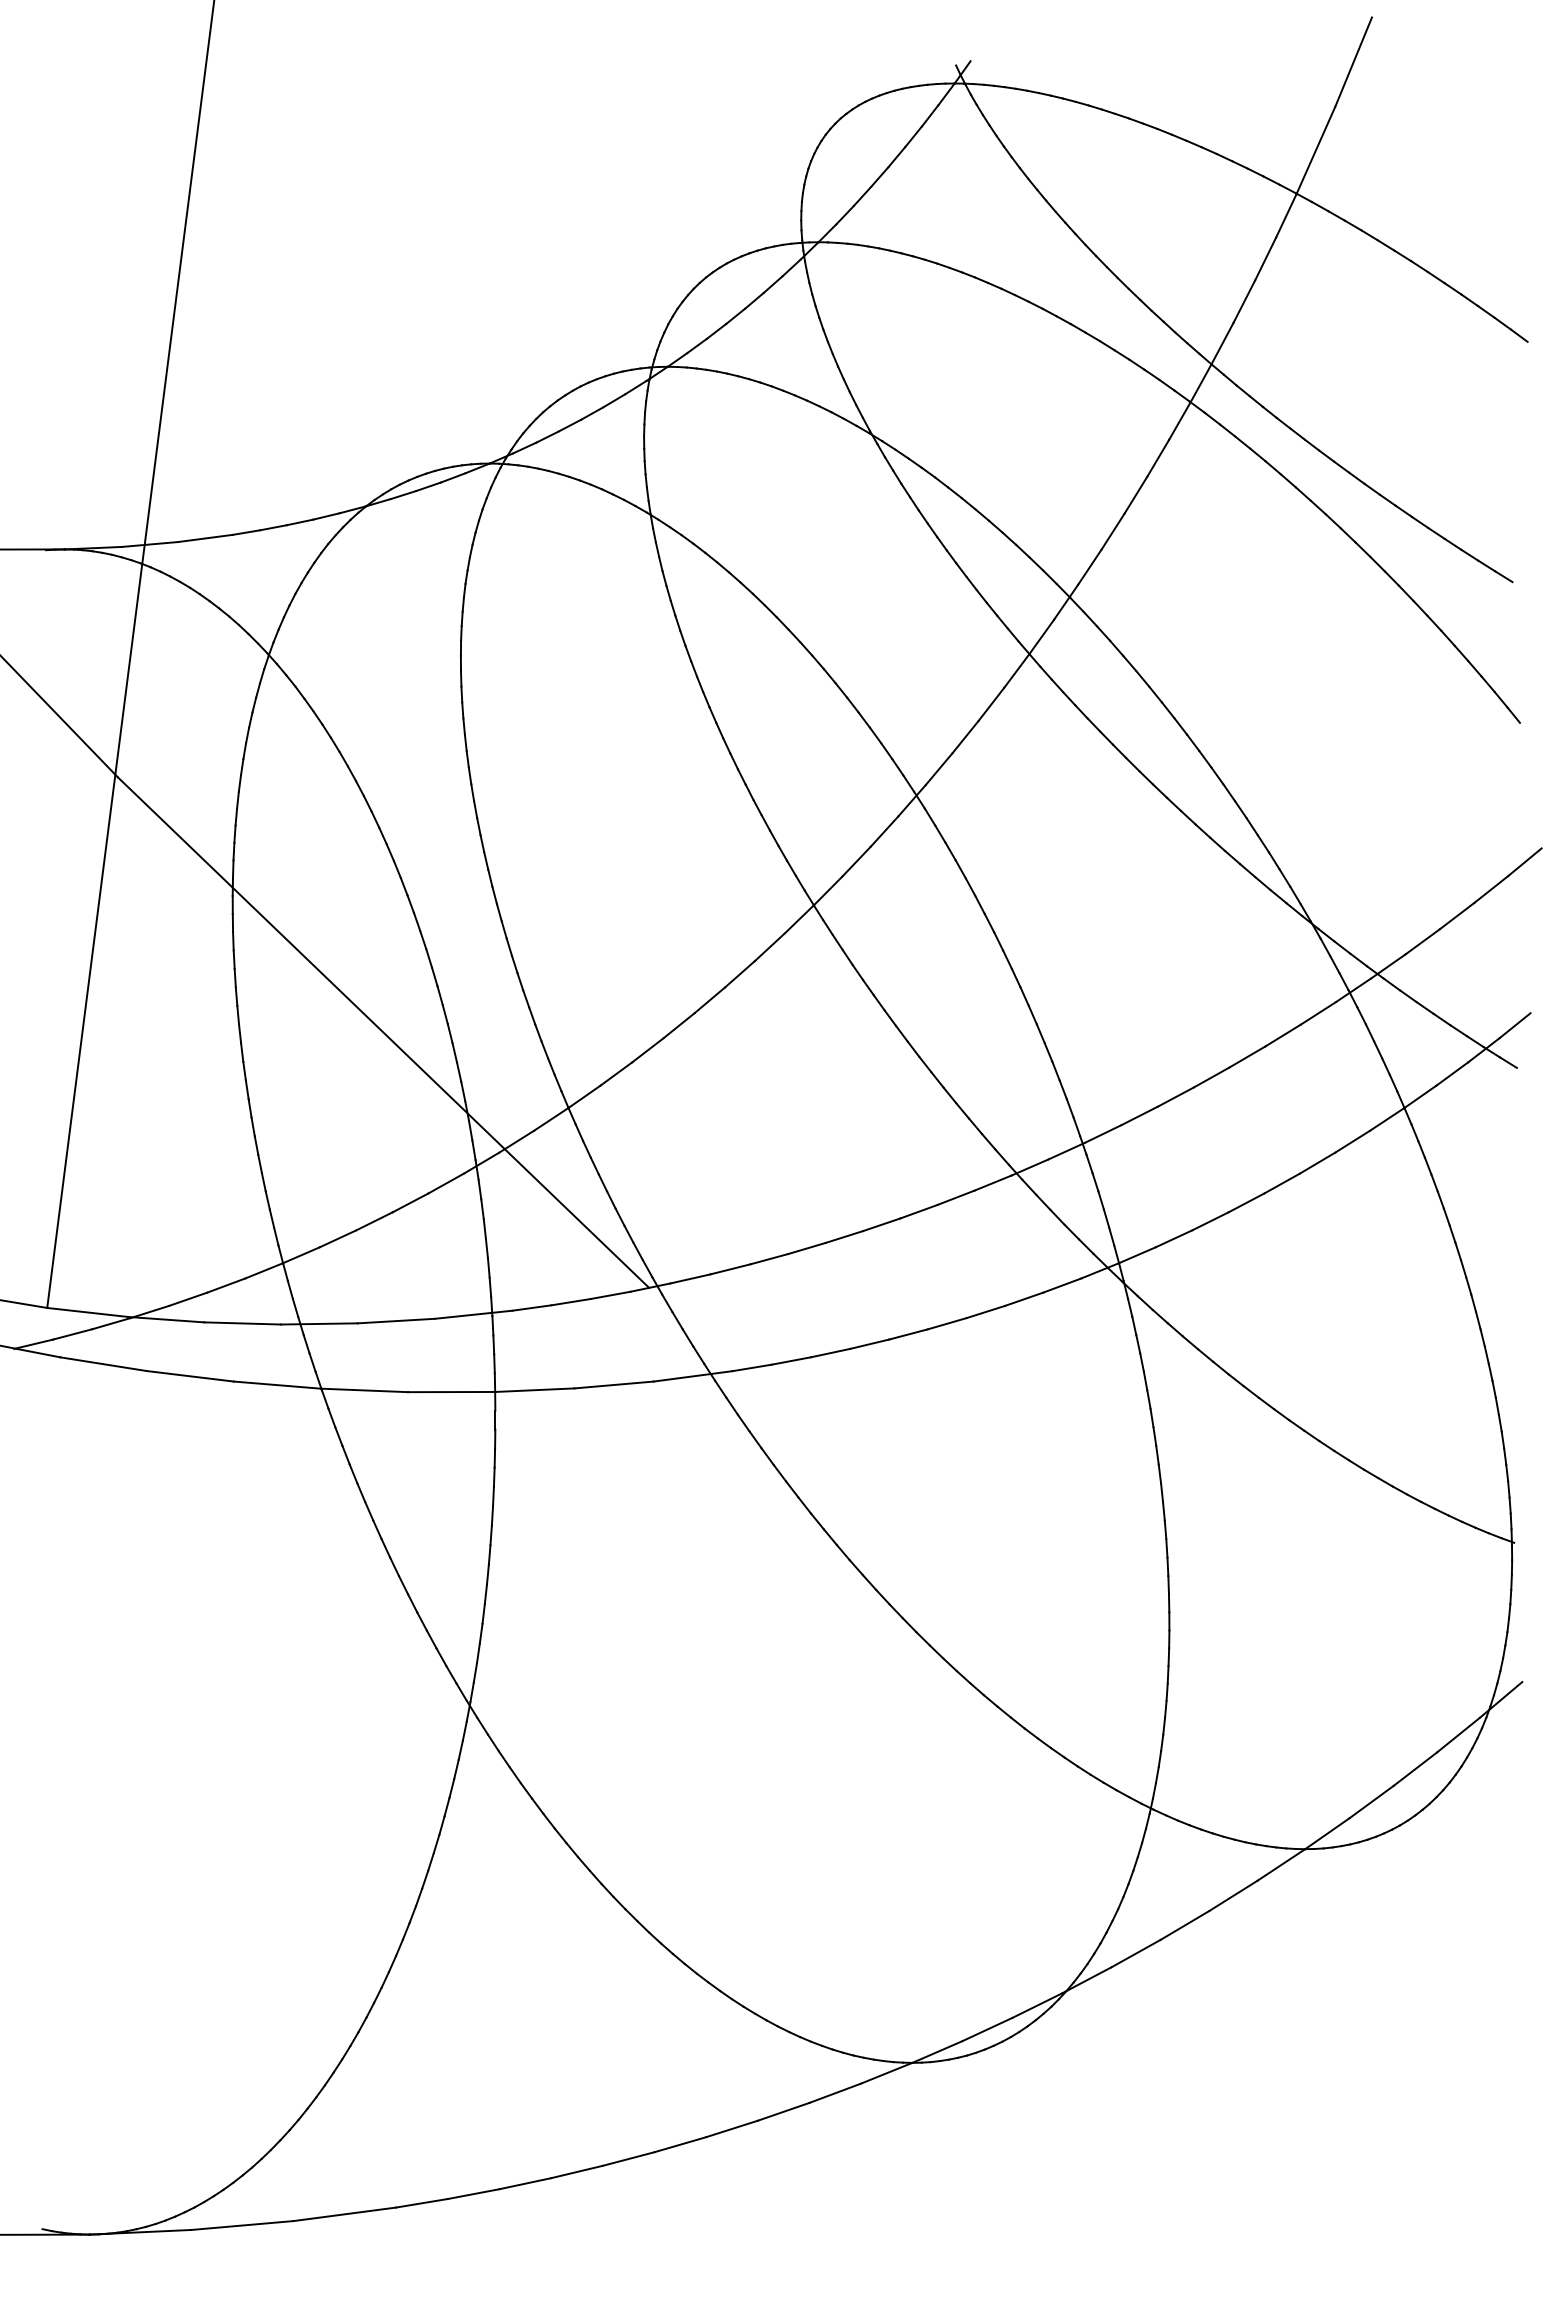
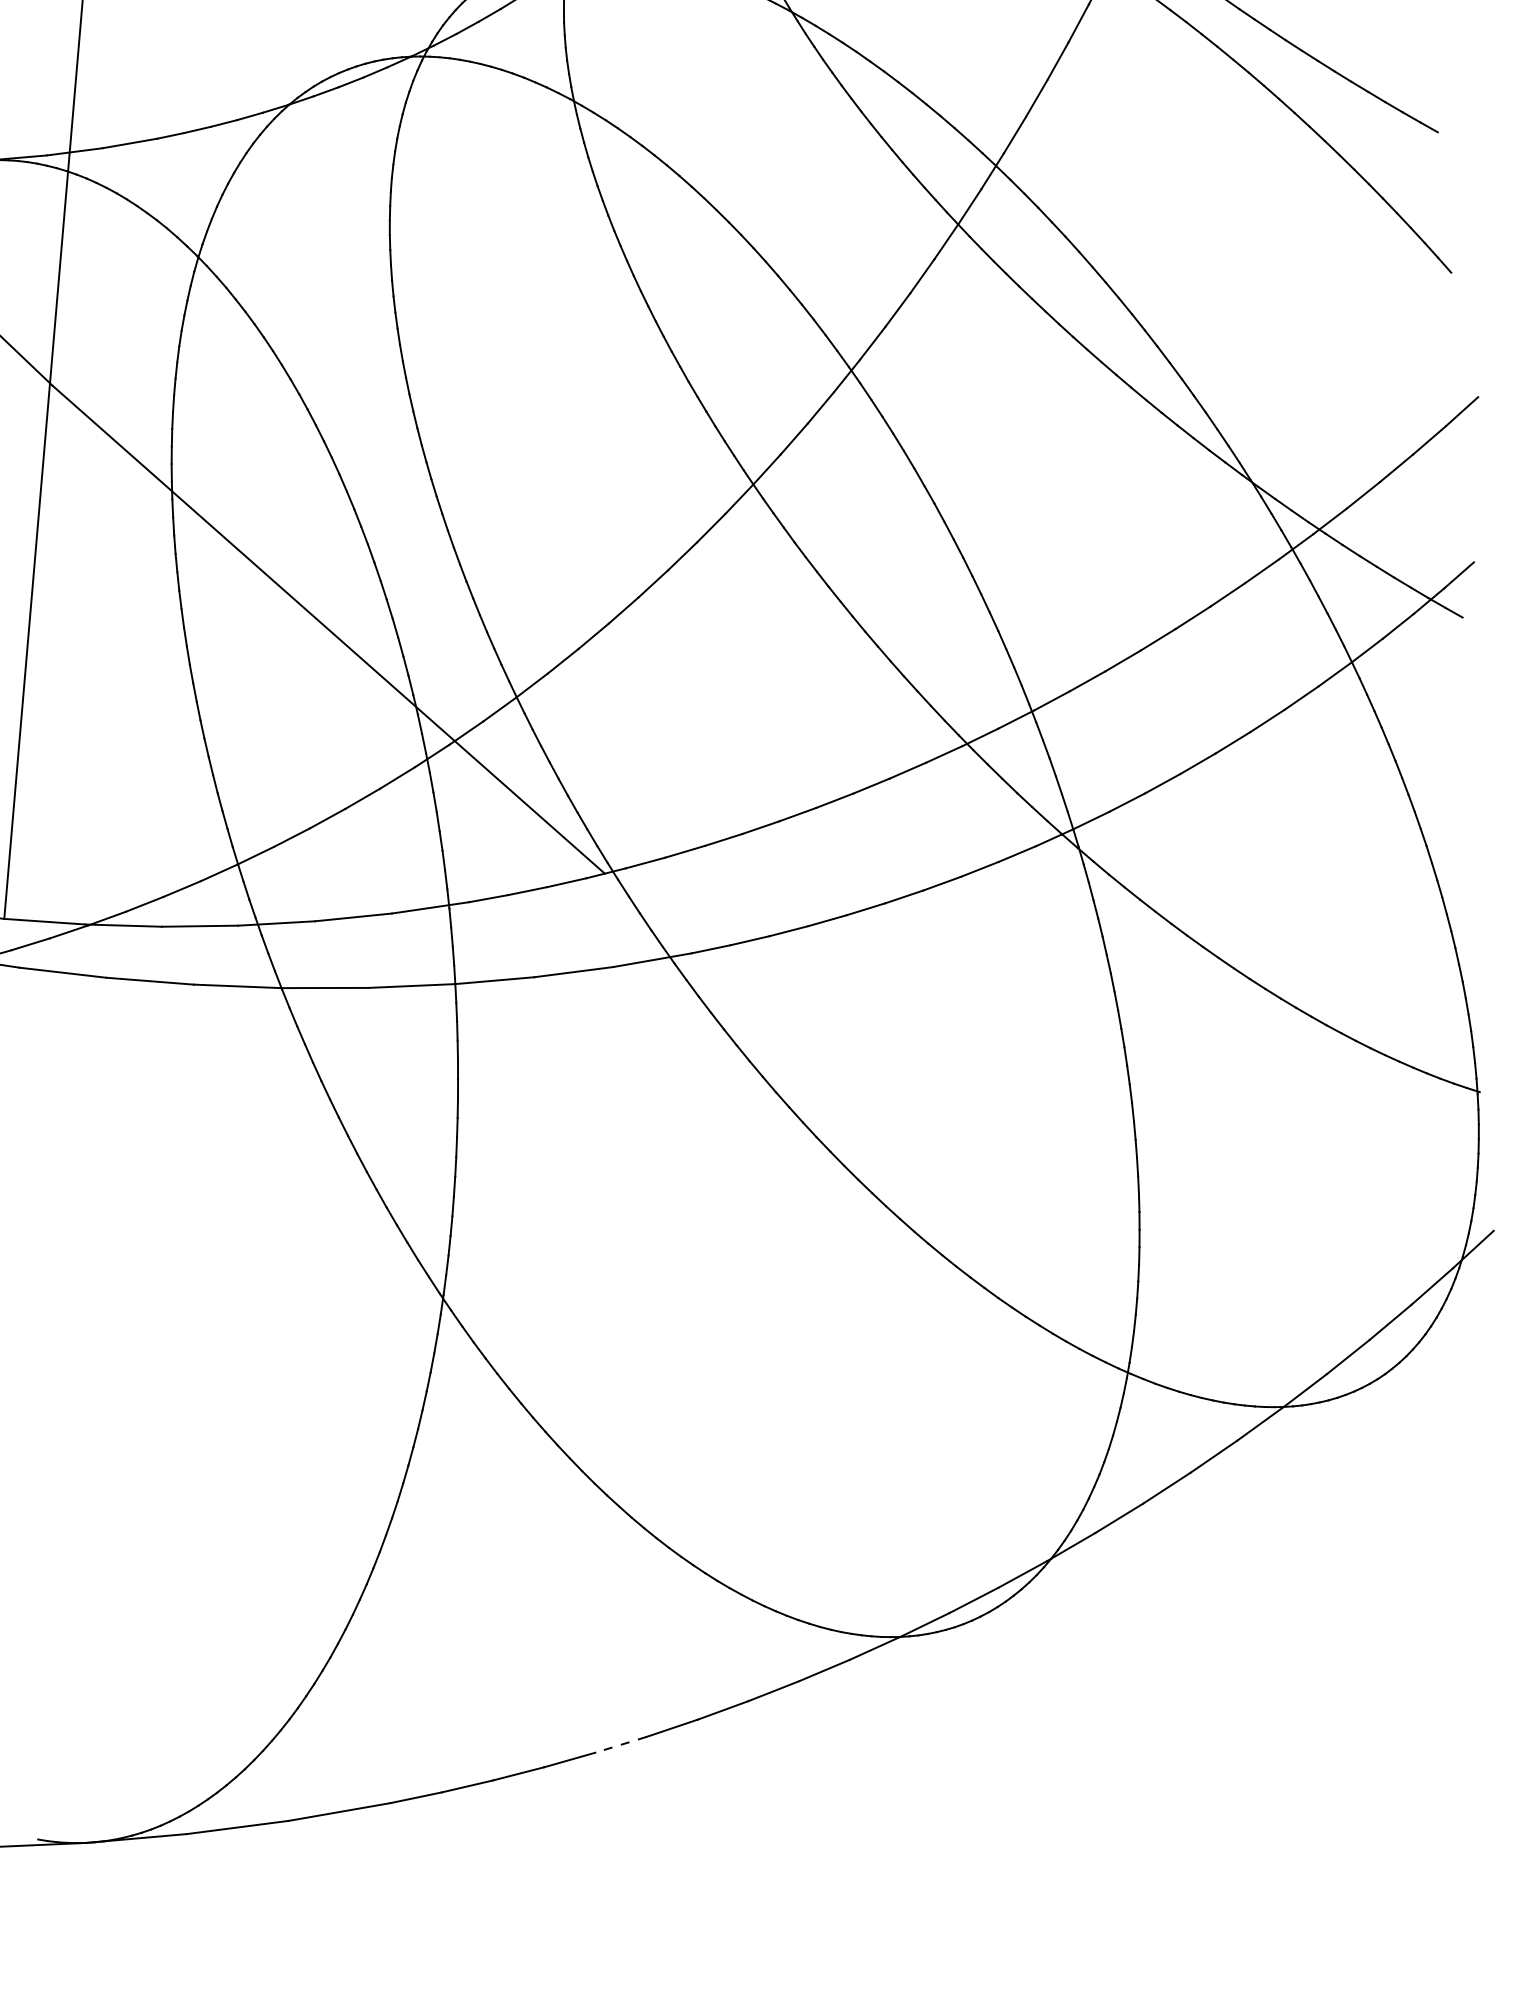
line: (628, 2159) -> (620, 1745), solid -> dashed

